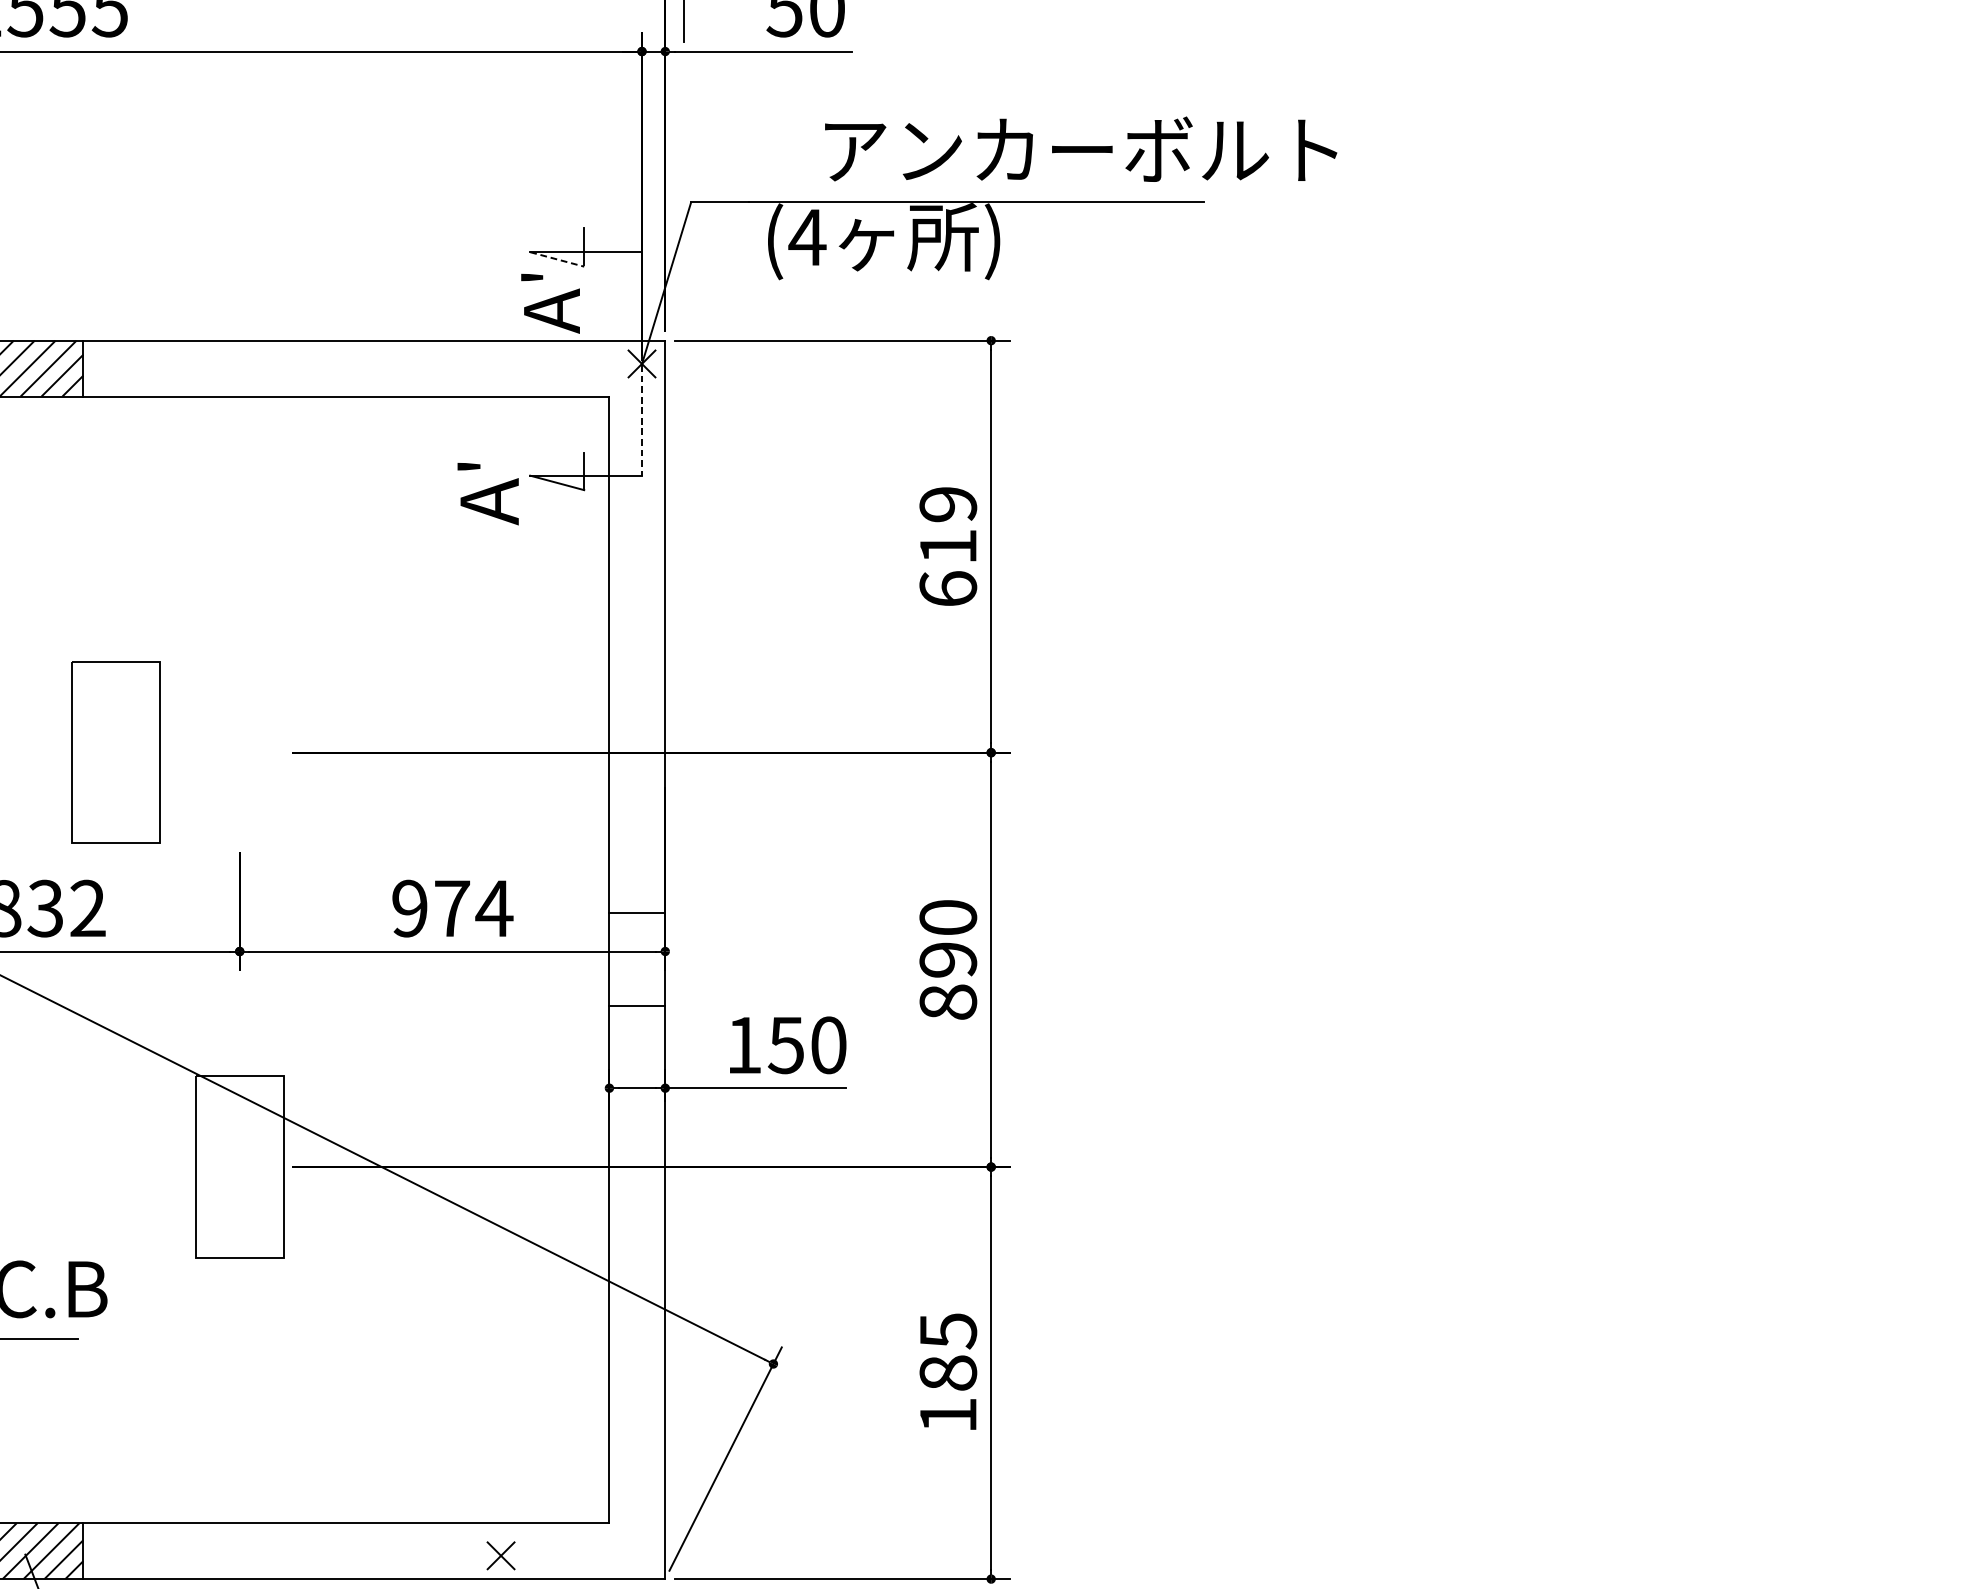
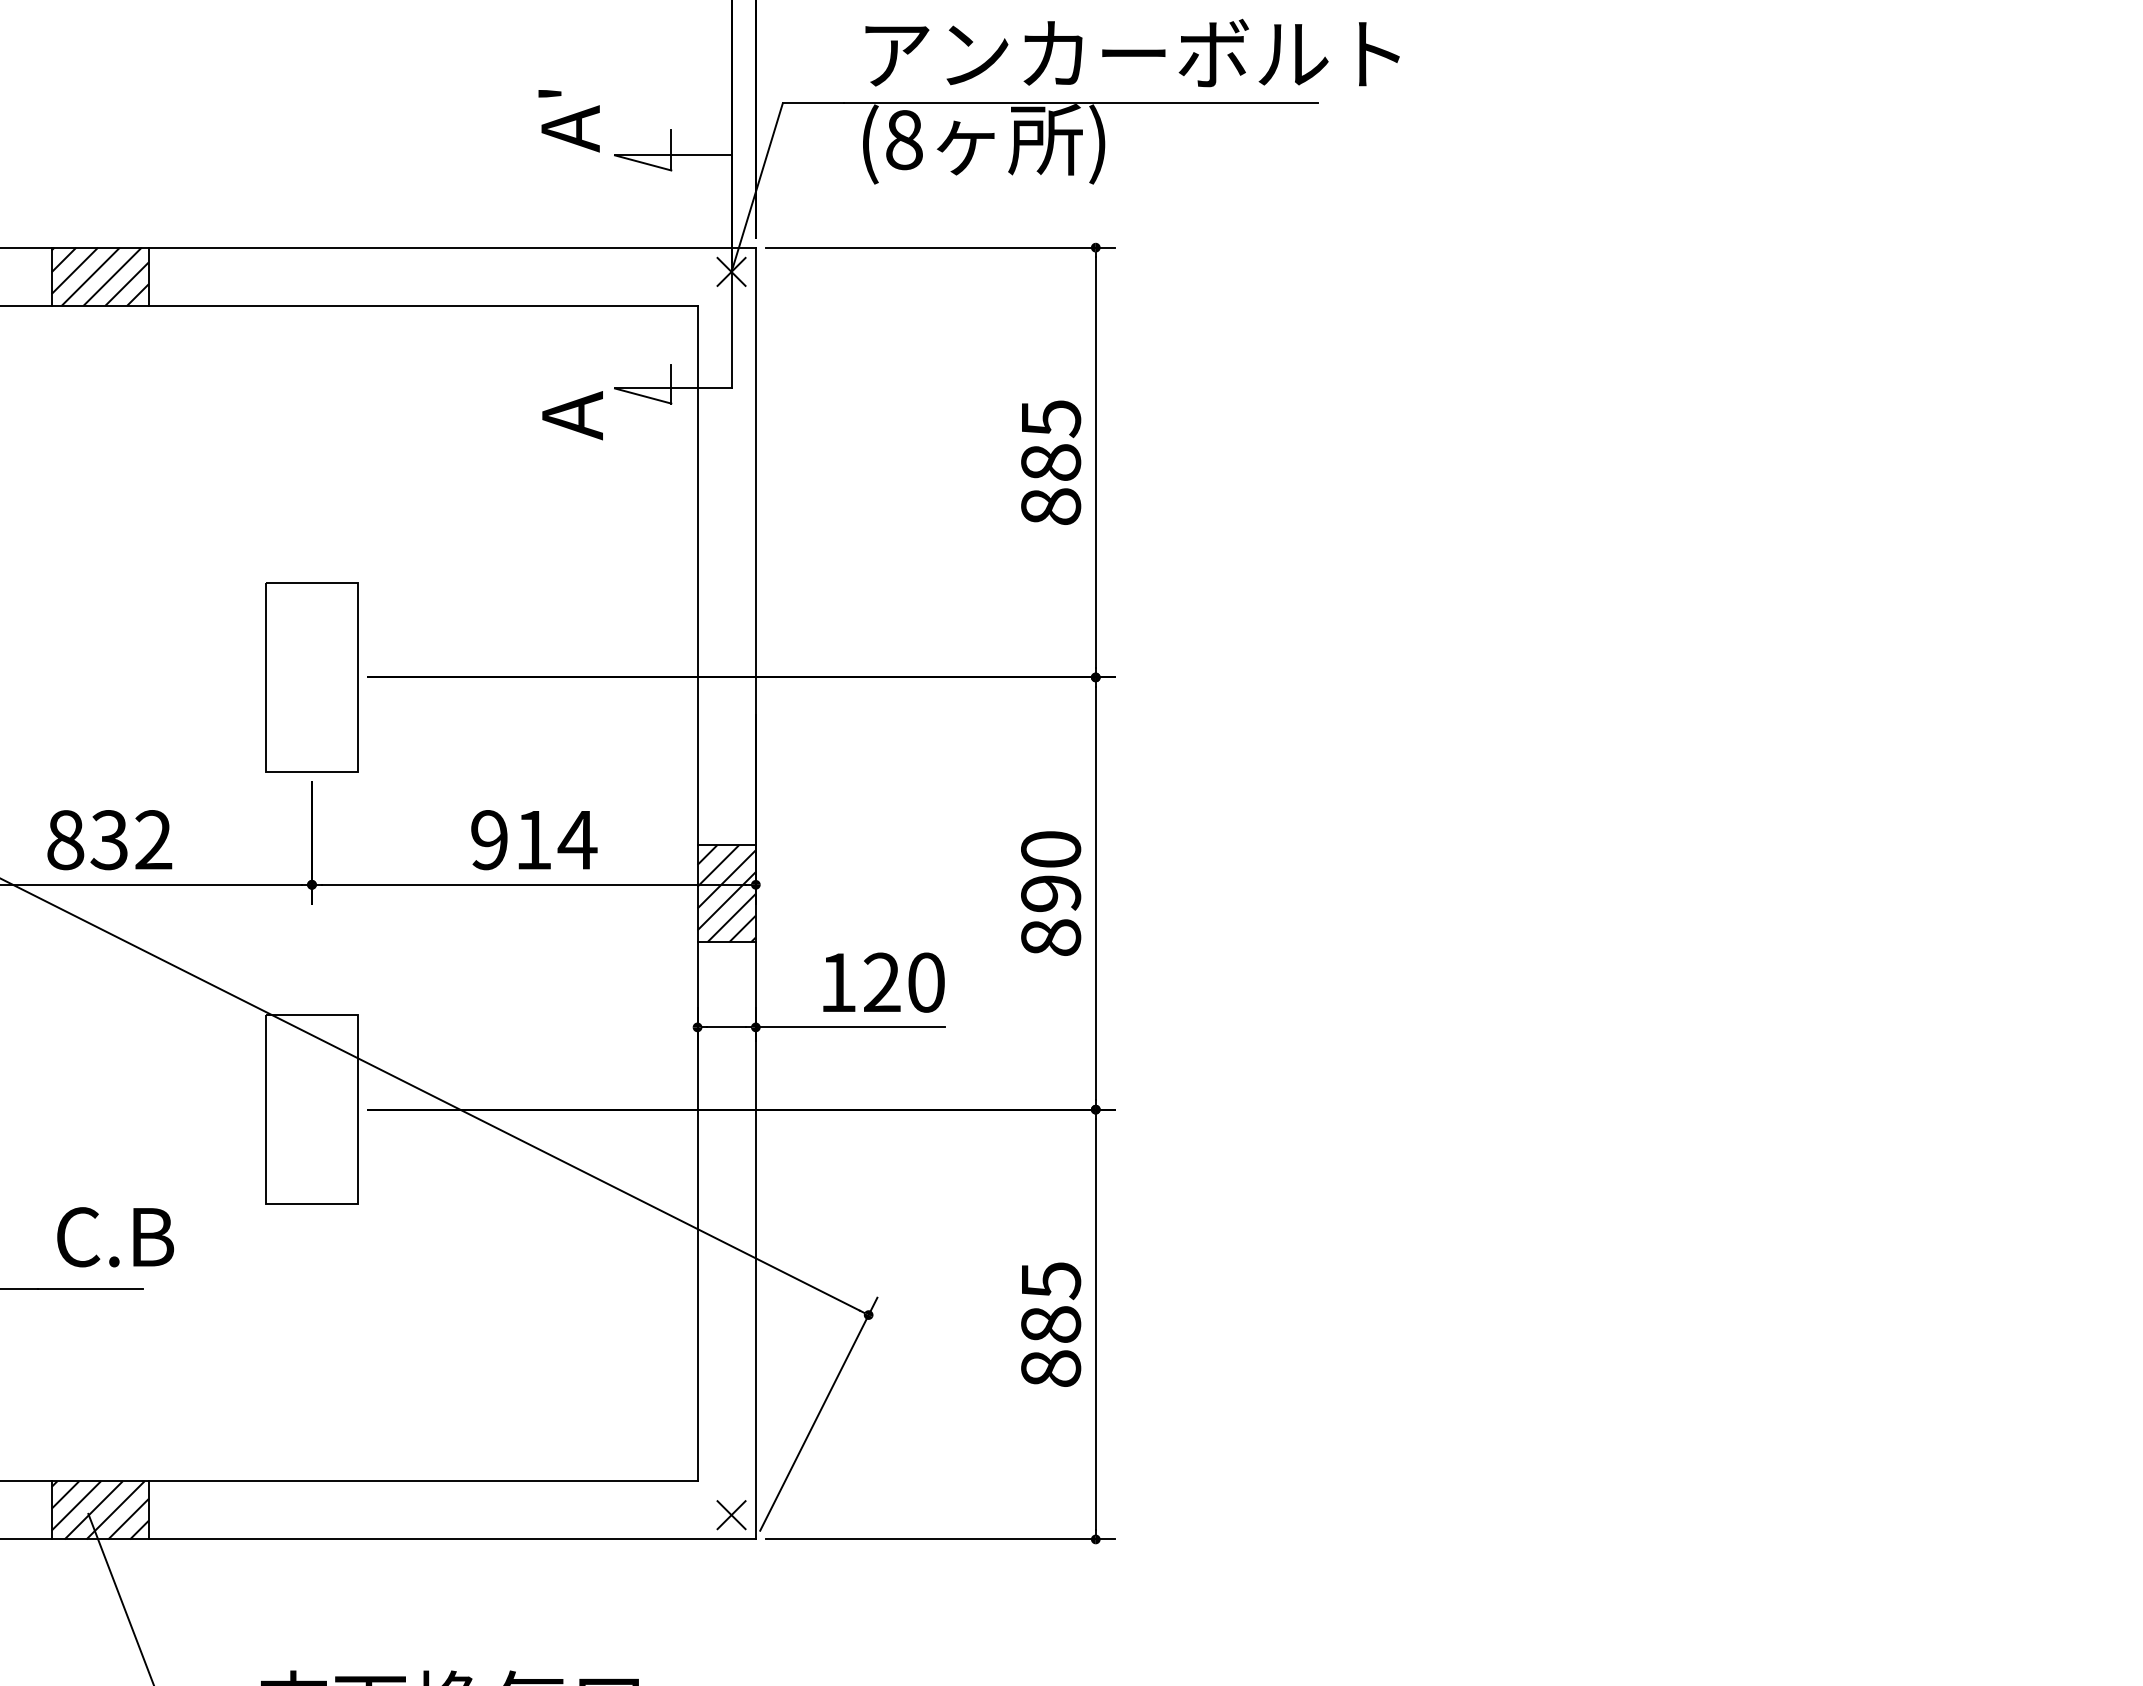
text: (1081, 148) -> (1132, 52), moved
text: (807, 237) -> (904, 140), (4 -> (8
line: (557, 259) -> (643, 163), dashed -> solid
text: (549, 304) -> (568, 121), moved
line: (641, 415) -> (731, 325), dashed -> solid
text: (468, 466) -> (550, 378), A' -> A
text: (948, 546) -> (1051, 462), 619 -> 885
part: (115, 752) -> (311, 677), moved
text: (452, 909) -> (533, 840), 974 -> 914
hatch: (637, 959) -> (726, 893), added
text: (785, 1045) -> (881, 982), 150 -> 120
text: (948, 1415) -> (1051, 1368), 185 -> 885
part: (501, 1556) -> (731, 1515), moved

